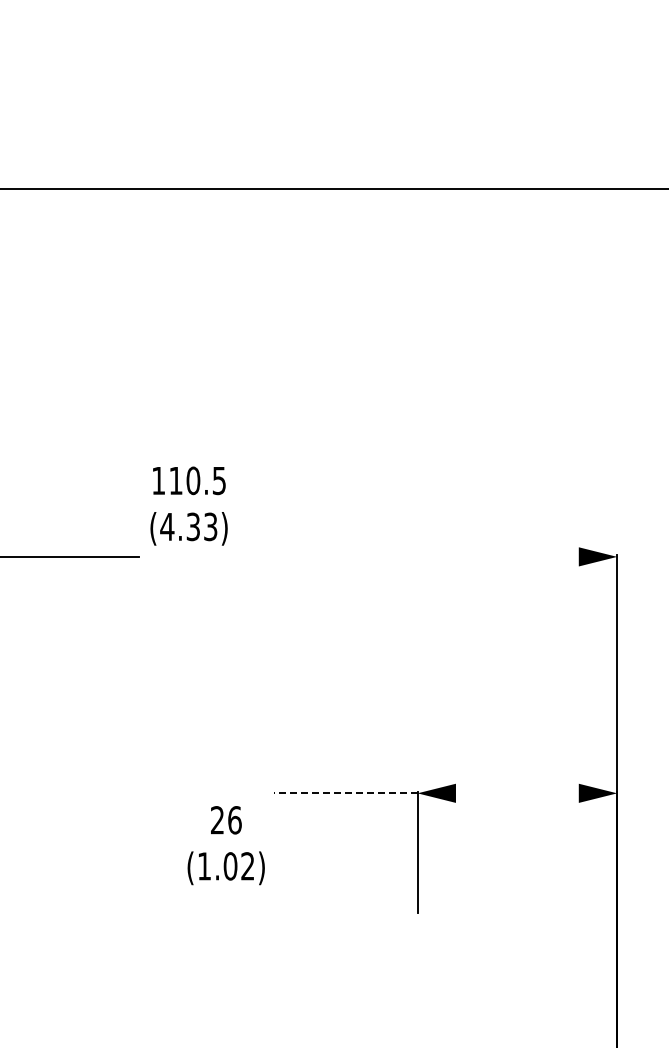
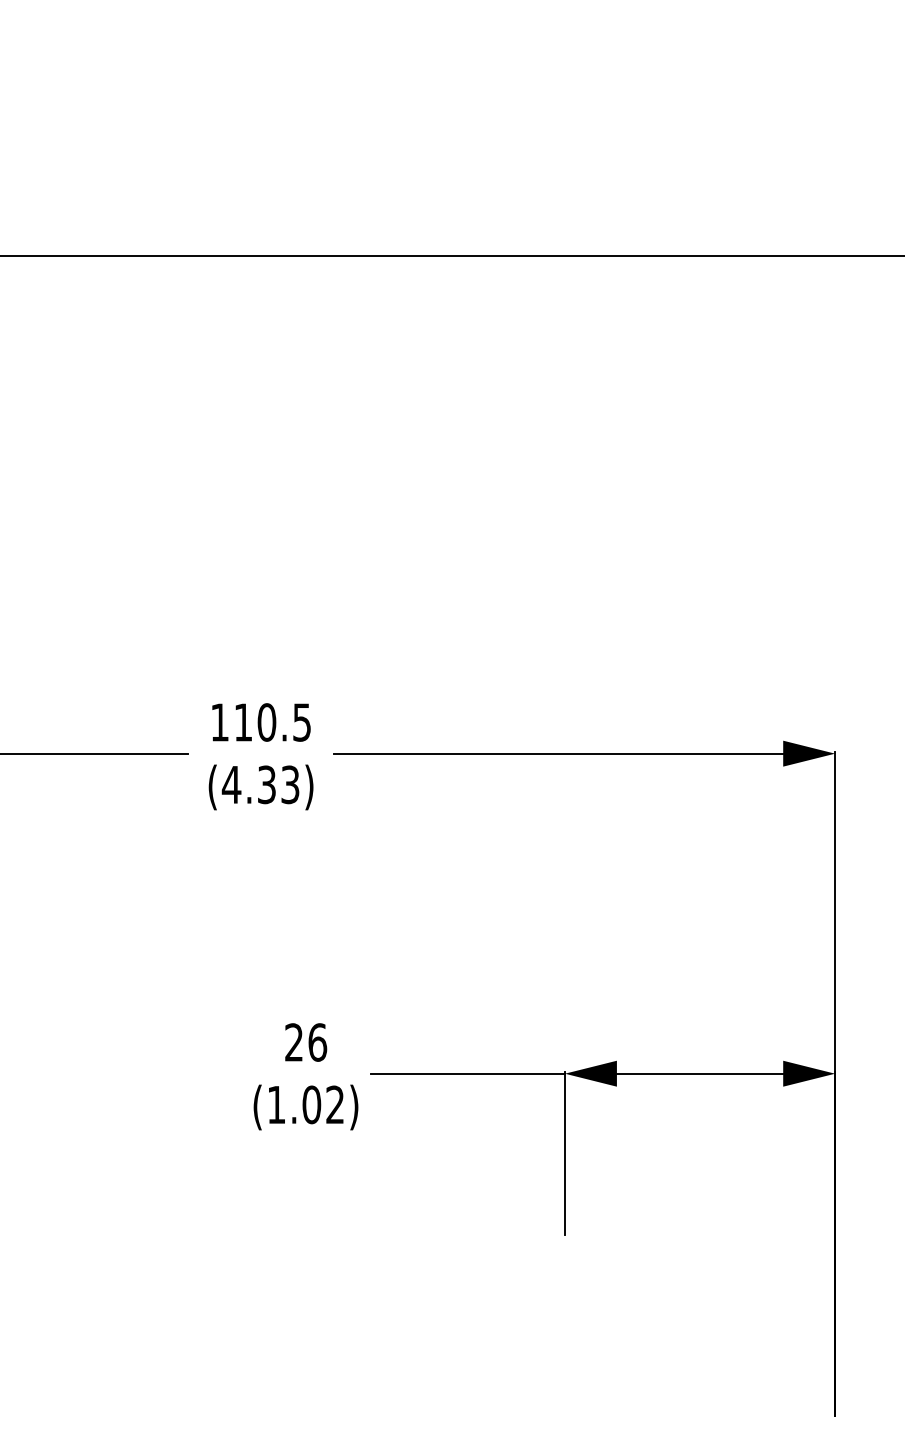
text: (188, 505) -> (260, 755), moved
line: (412, 556) -> (558, 753), added
line: (345, 793) -> (467, 1073), dashed -> solid
line: (516, 793) -> (698, 1073), added
text: (225, 845) -> (304, 1076), moved

